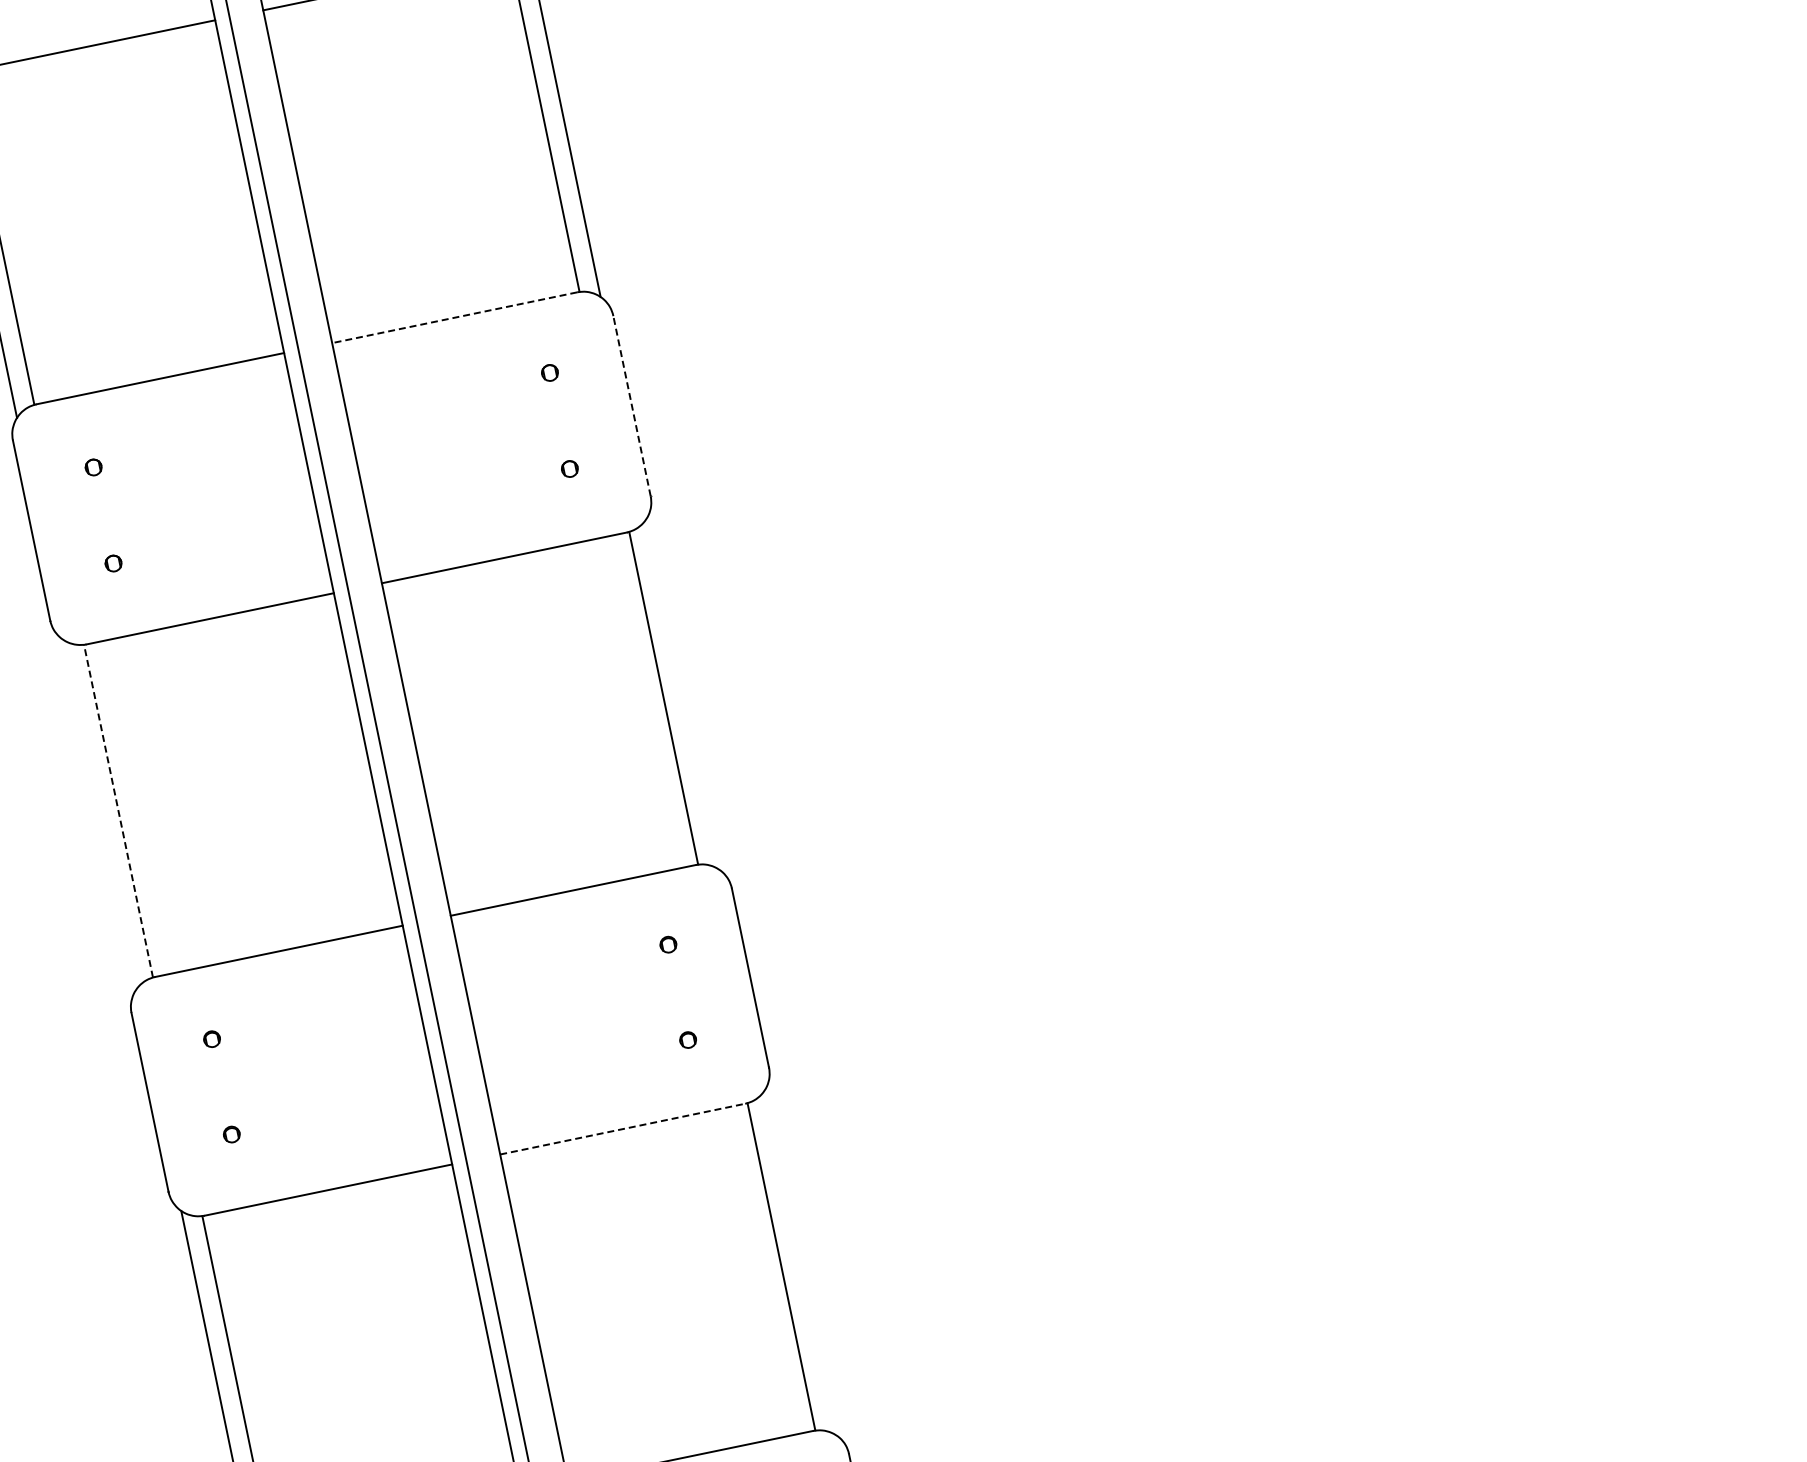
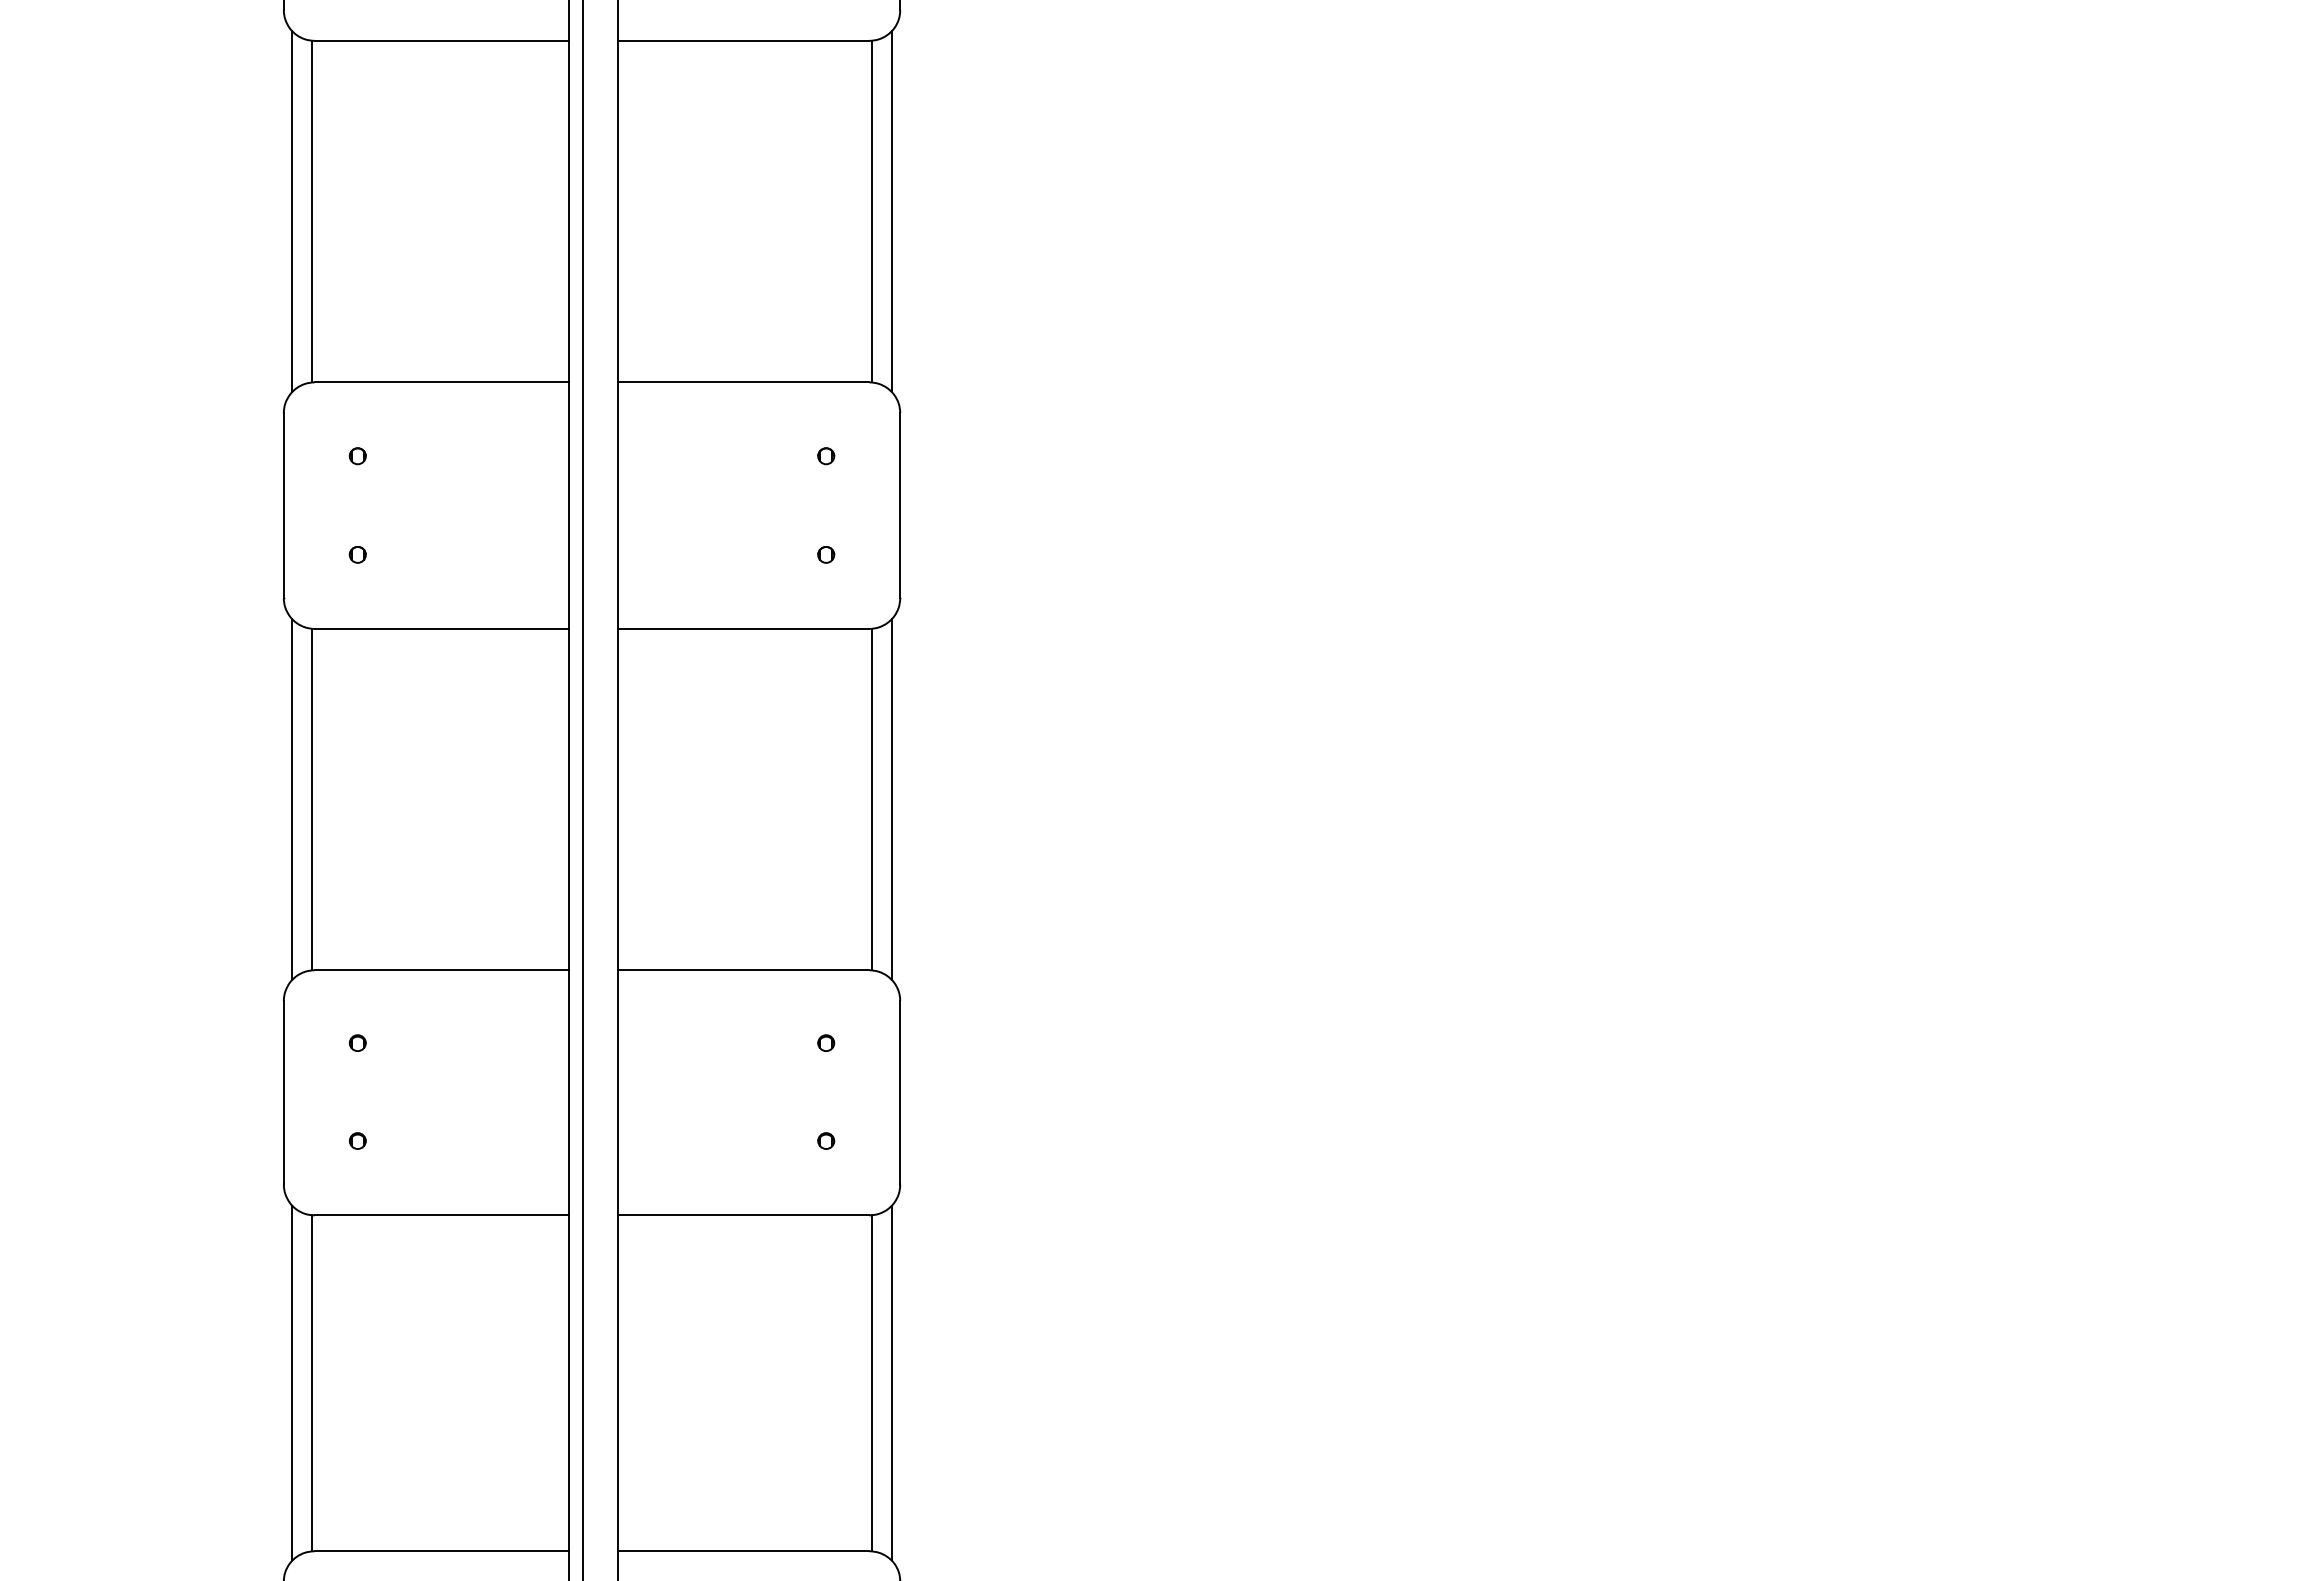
line: (454, 317) -> (743, 382), dashed -> solid
line: (632, 405) -> (900, 505), dashed -> solid
line: (682, 694) -> (891, 799), added
line: (118, 811) -> (312, 799), dashed -> solid
line: (99, 815) -> (292, 799), added
line: (622, 1129) -> (743, 1215), dashed -> solid
line: (800, 1263) -> (891, 1383), added

